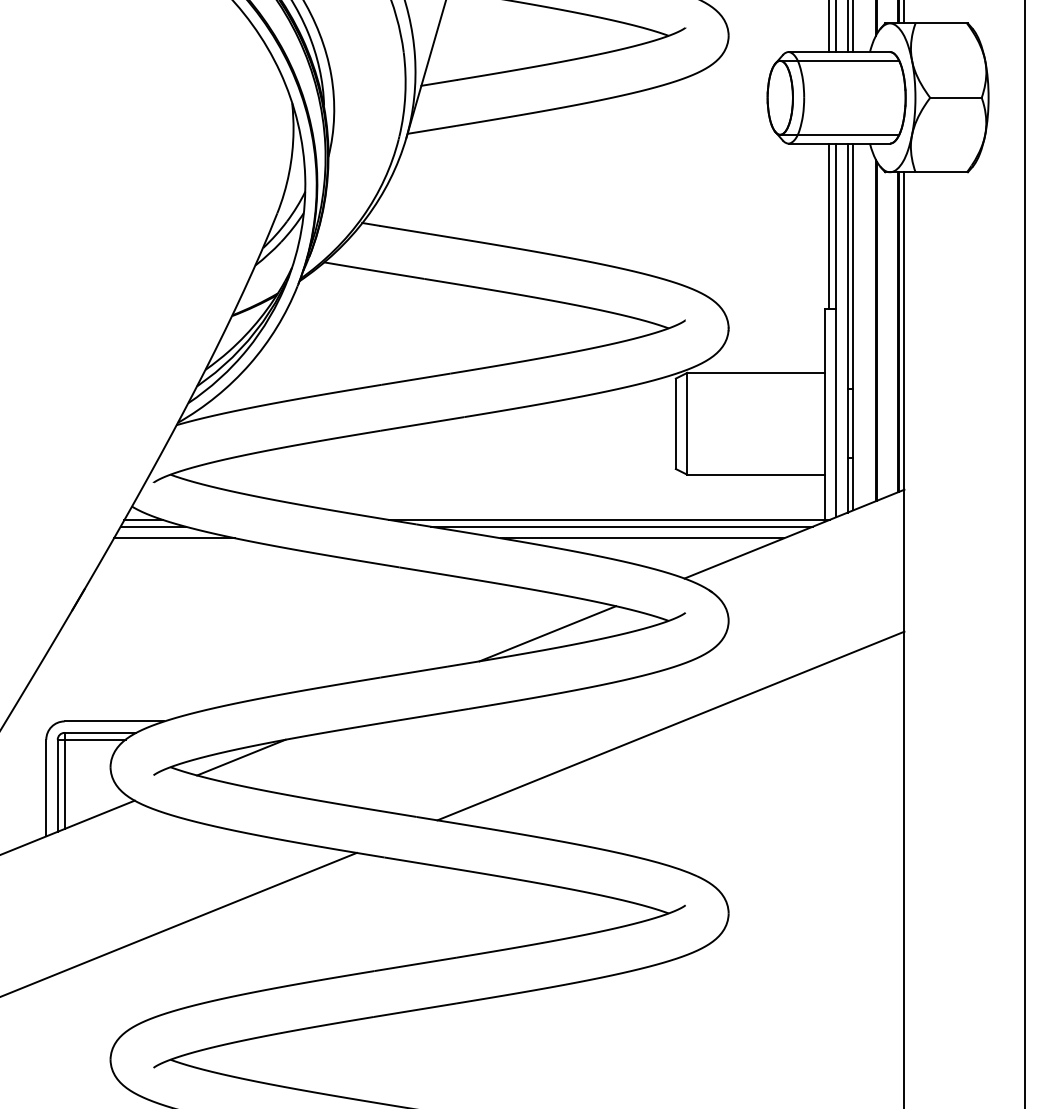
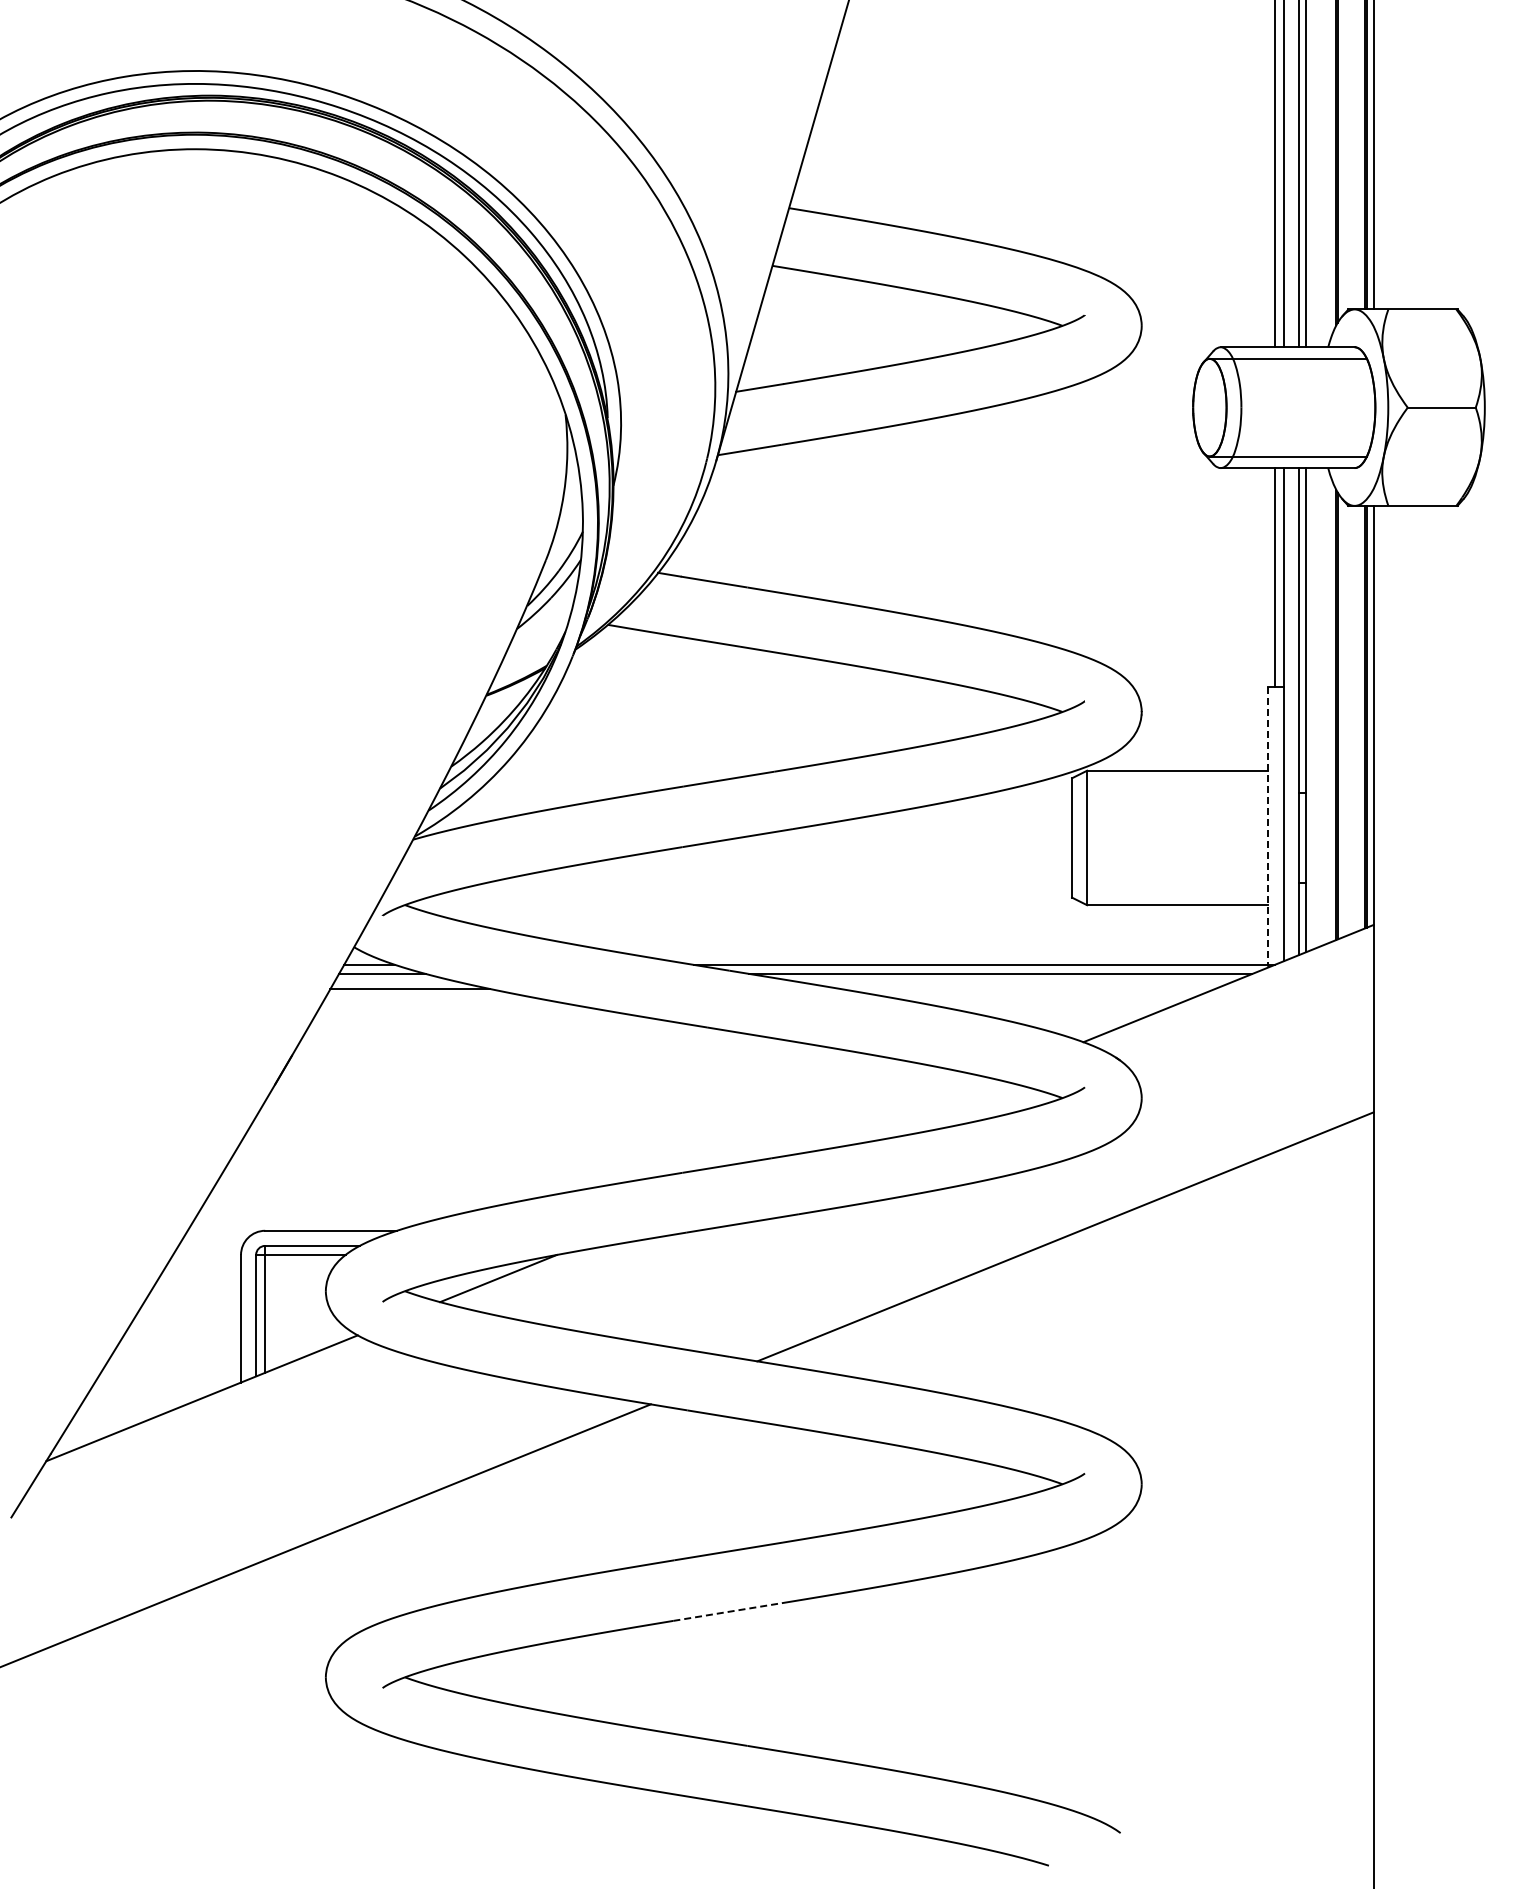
line: (824, 415) -> (1268, 826), solid -> dashed
line: (642, 538) -> (1027, 989), removed
line: (548, 633) -> (903, 1114), removed
line: (414, 1009) -> (727, 1611), solid -> dashed

